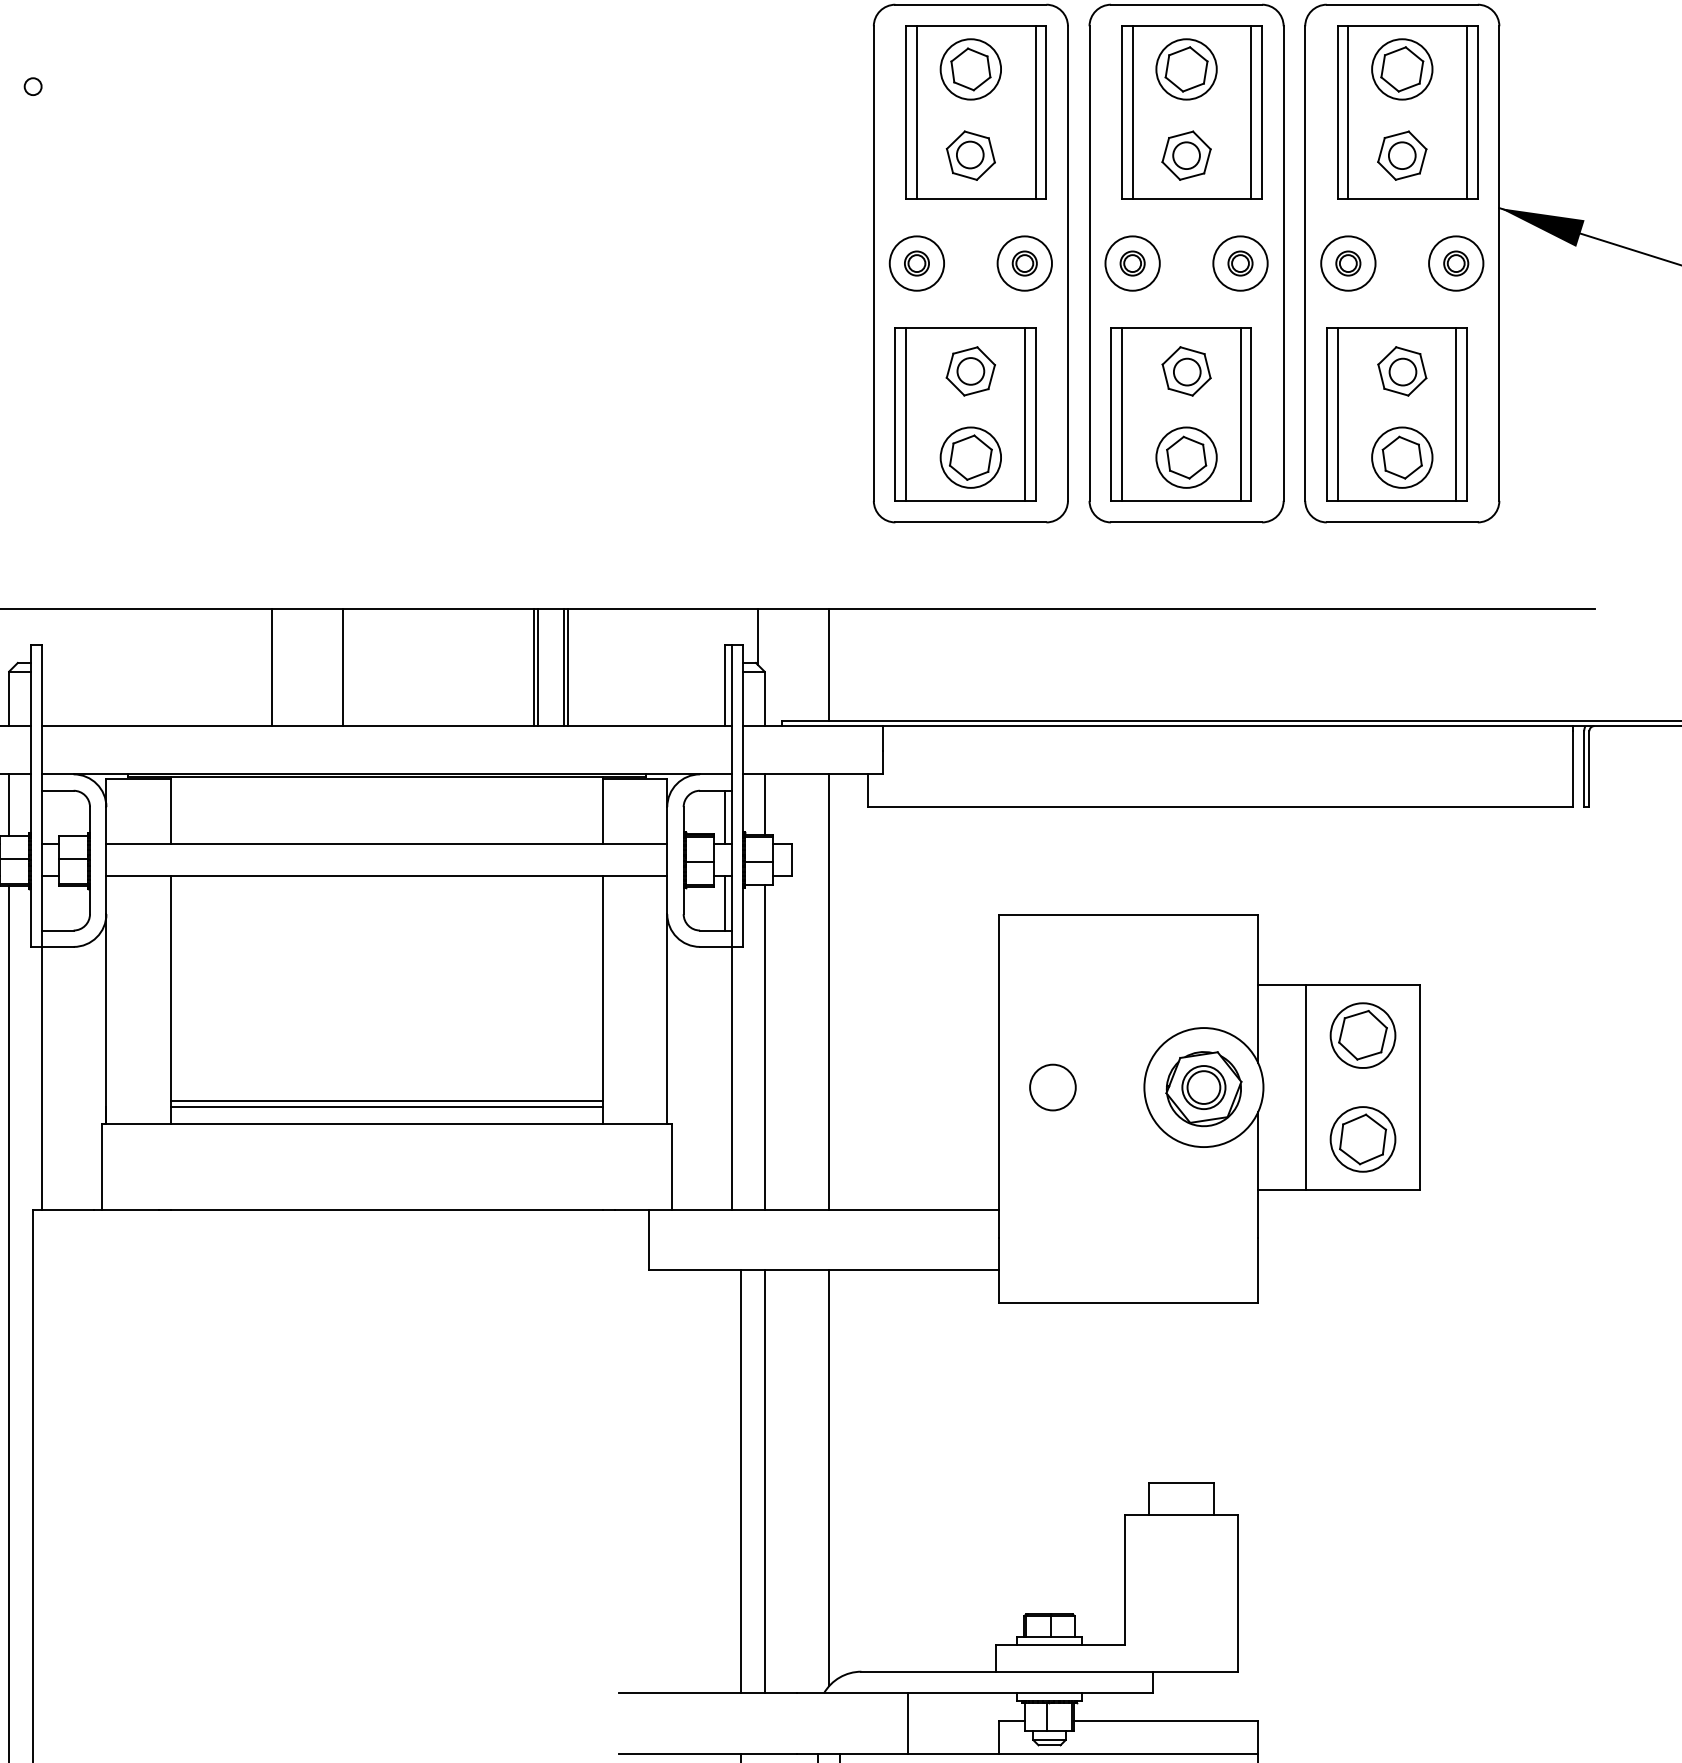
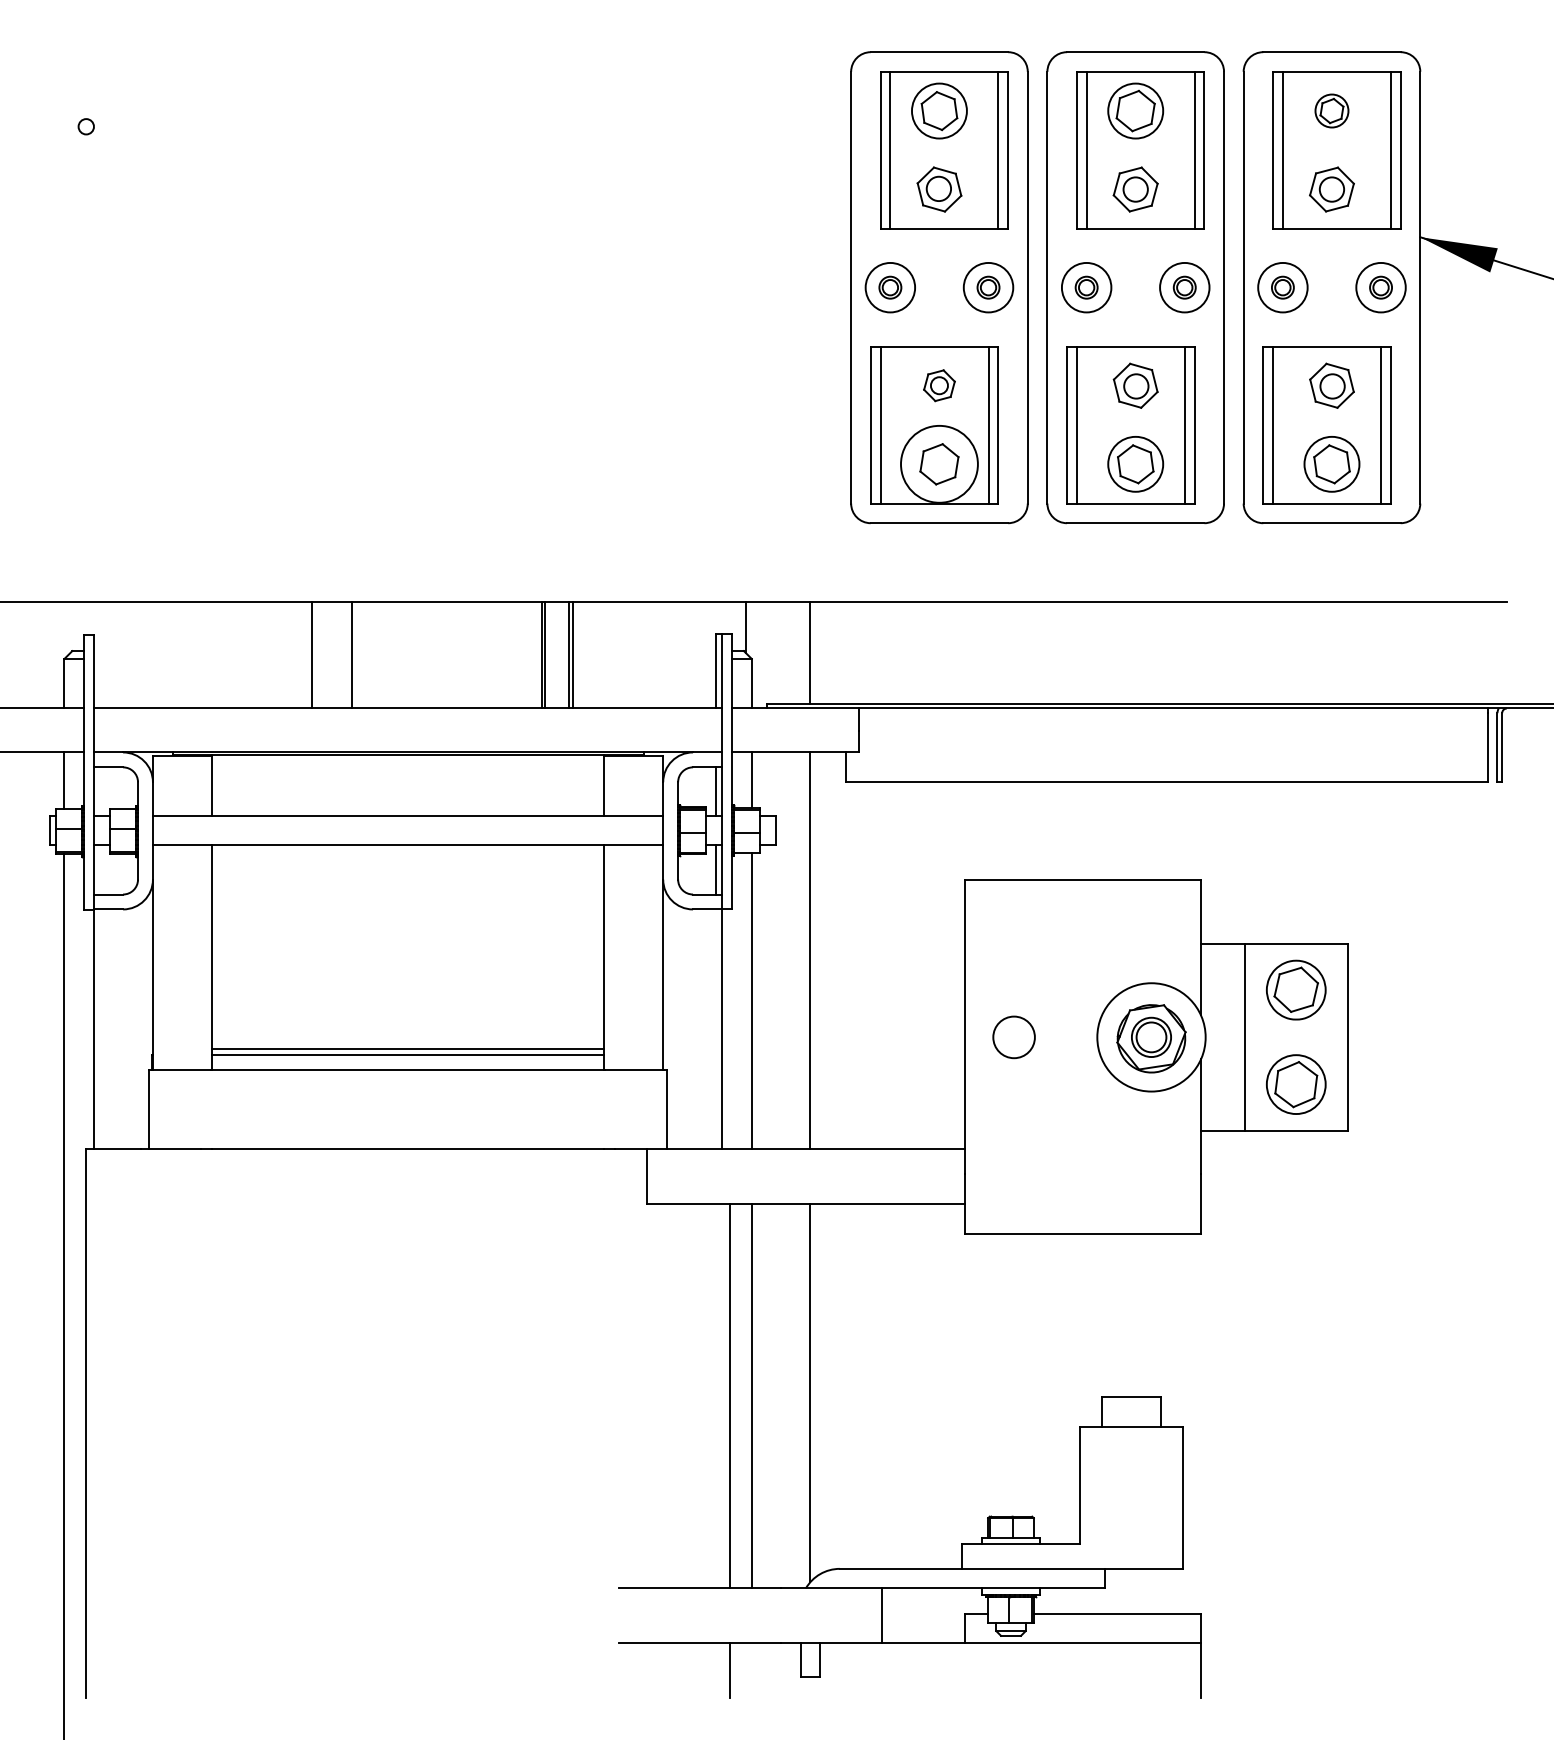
part: (1401, 68) -> (1331, 110), size x0.6
part: (970, 371) -> (939, 385), size x0.7
circle: (969, 456) -> (938, 463), size x1.4
line: (271, 666) -> (351, 654), moved
line: (343, 666) -> (311, 654), moved

